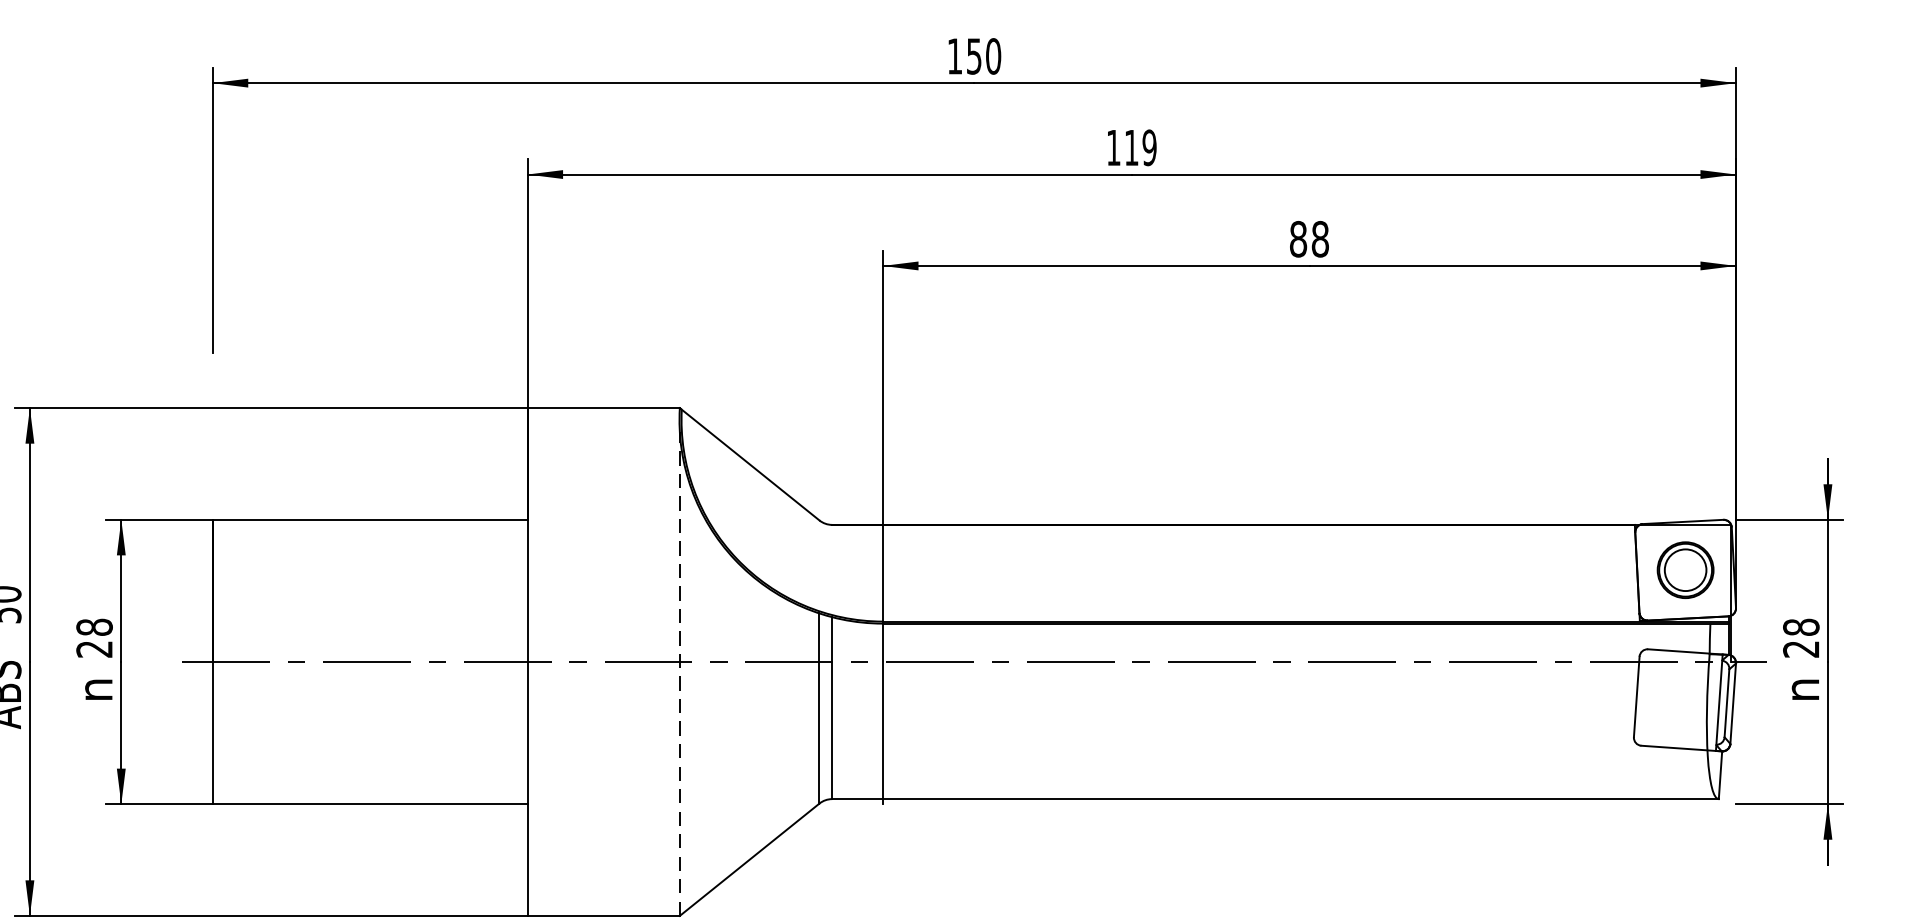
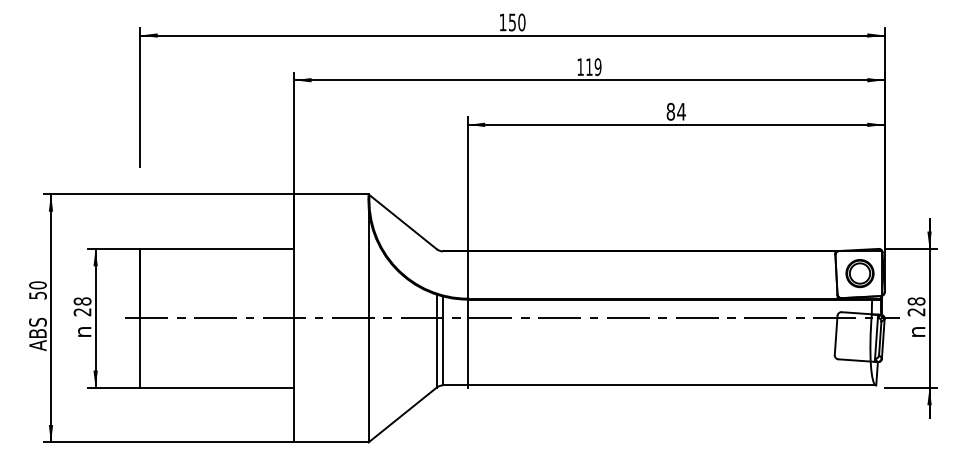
text: (1320, 238) -> (681, 111), 88 -> 84
line: (679, 672) -> (368, 323), dashed -> solid

